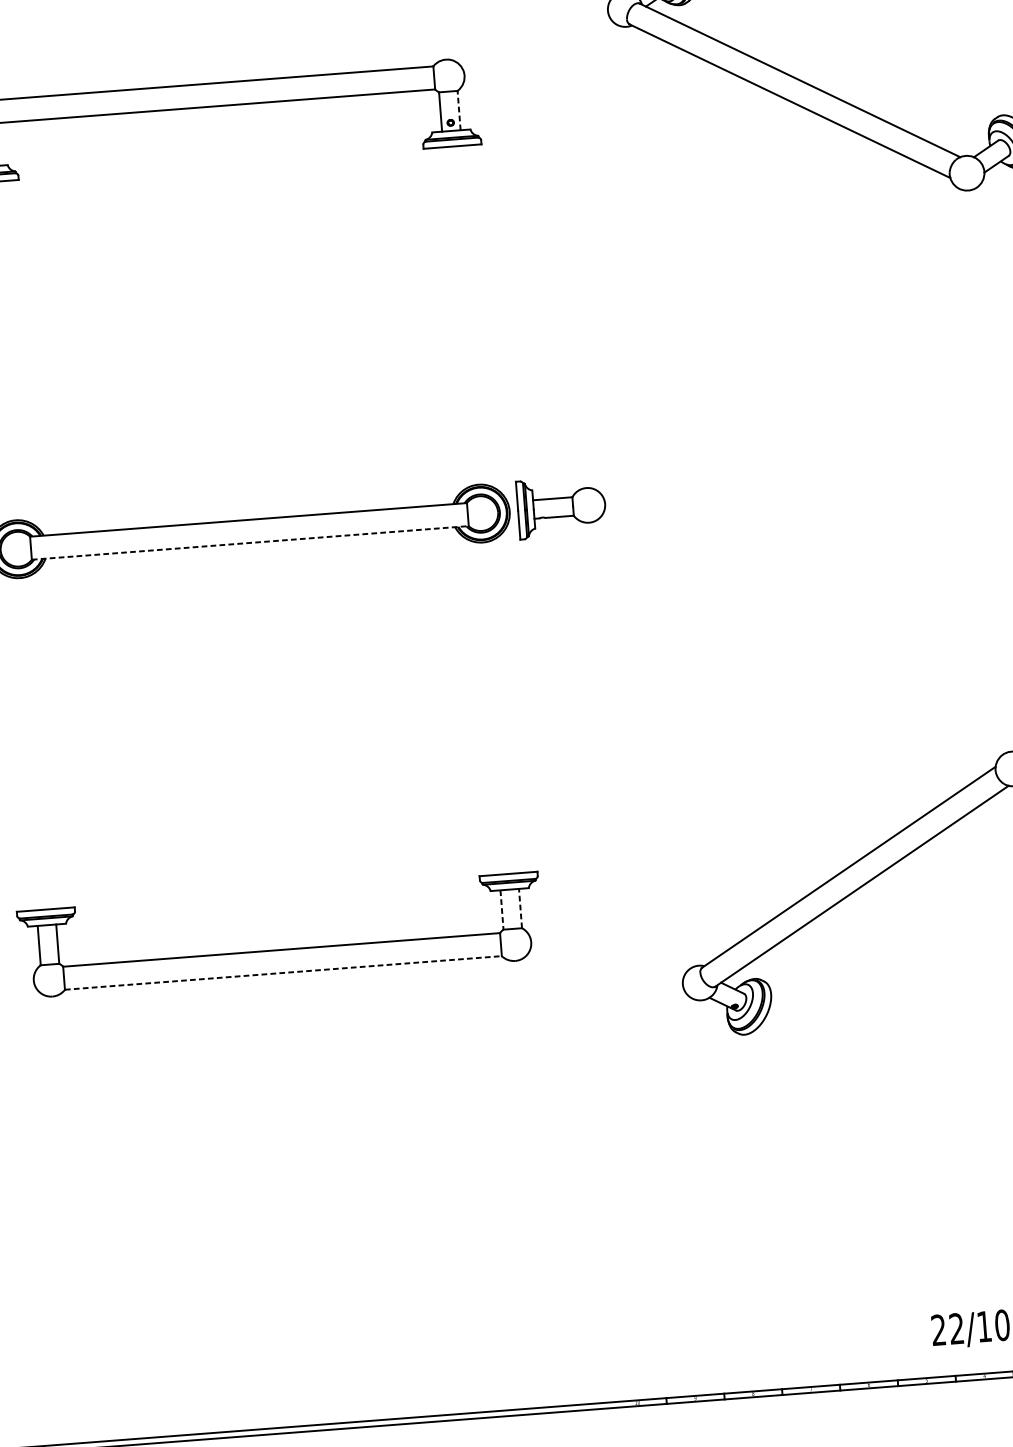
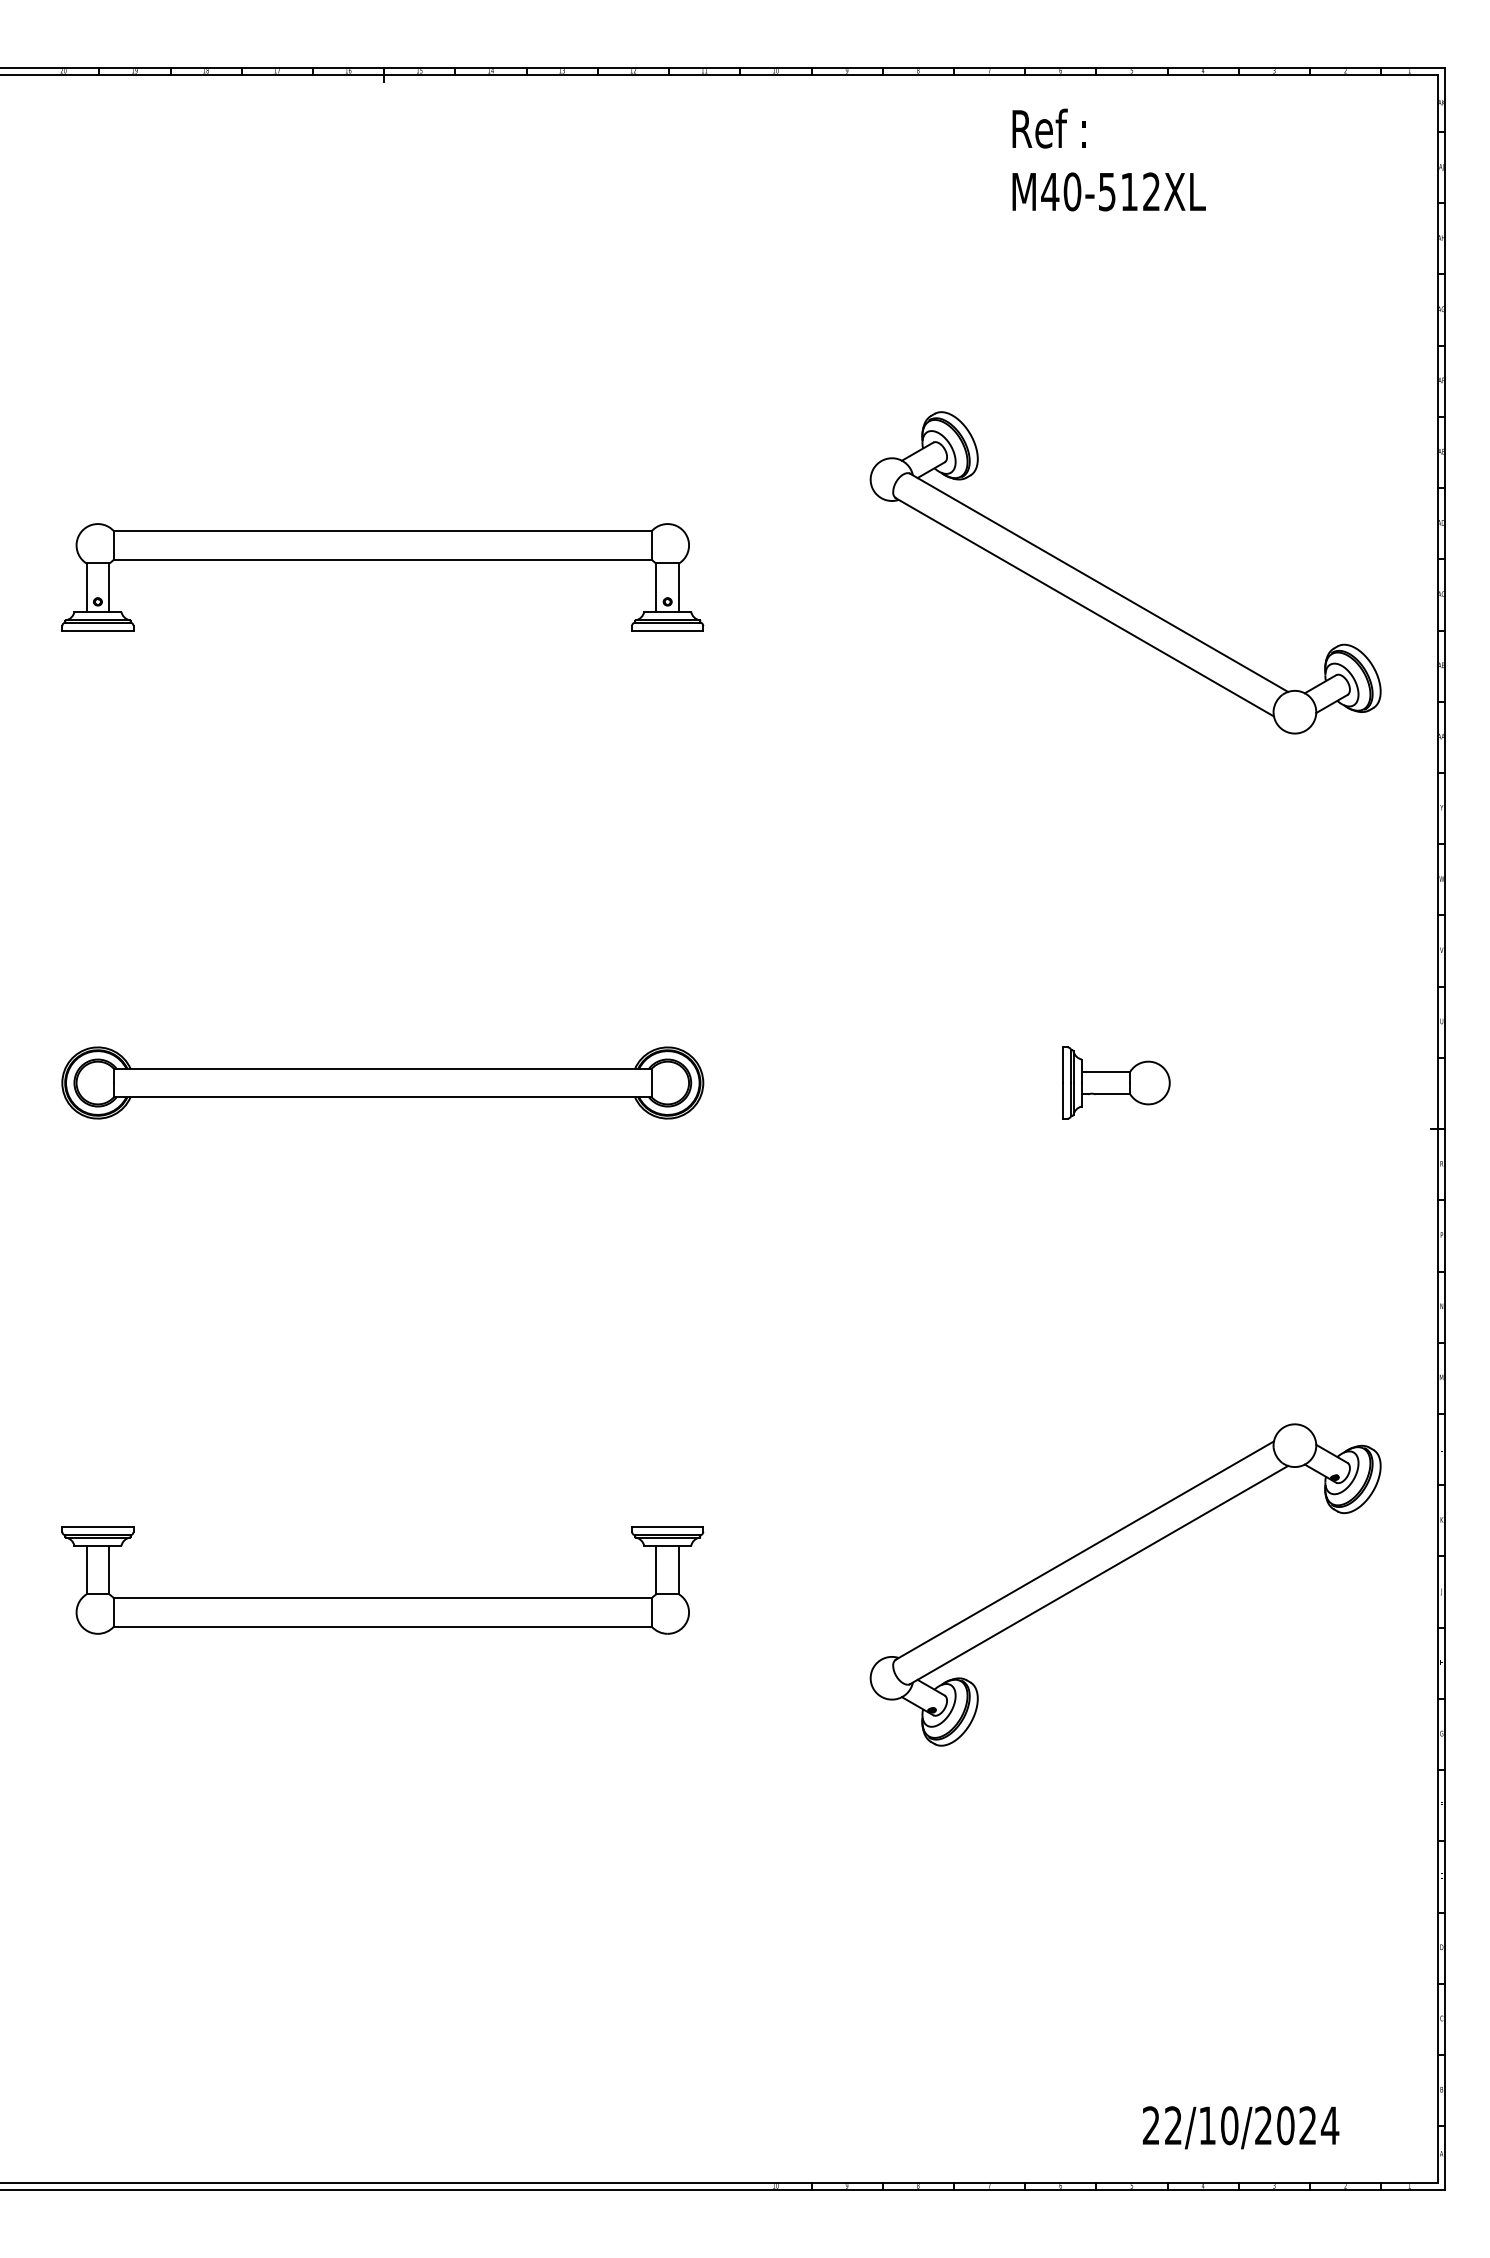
line: (459, 110) -> (679, 587), dashed -> solid
part: (561, 506) -> (1116, 1082), moved
line: (250, 543) -> (382, 1097), dashed -> solid
line: (520, 907) -> (679, 1569), dashed -> solid
line: (502, 910) -> (656, 1570), dashed -> solid
line: (283, 972) -> (382, 1626), dashed -> solid

